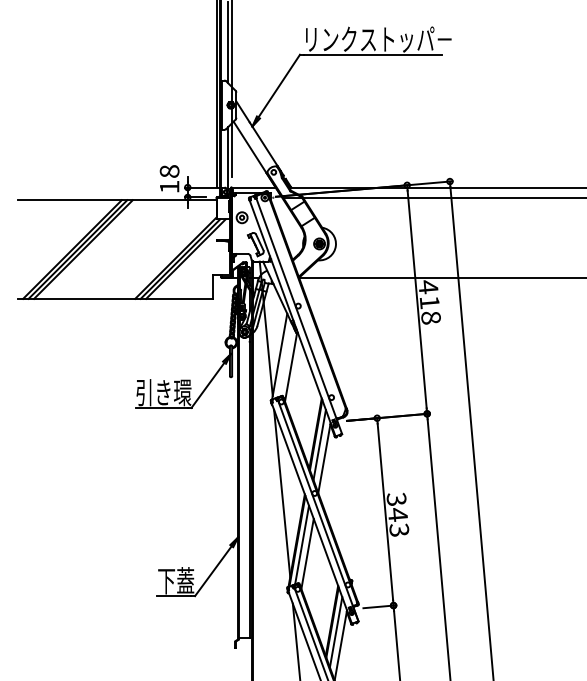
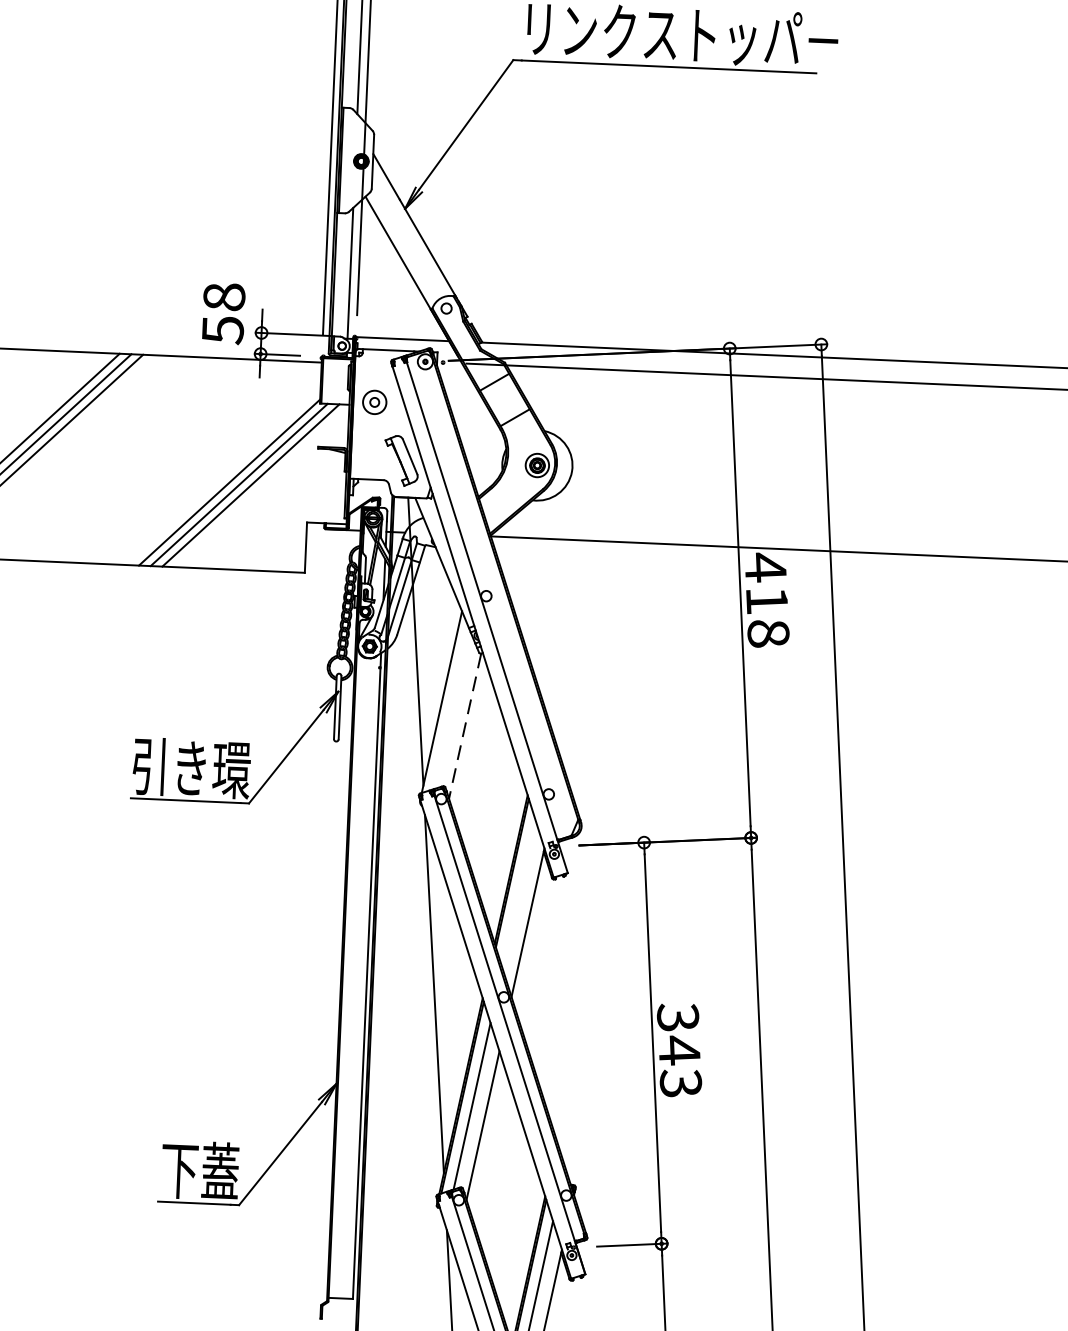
text: (169, 186) -> (222, 328), 18 -> 58
line: (291, 367) -> (466, 726), solid -> dashed
line: (319, 444) -> (518, 893), removed

